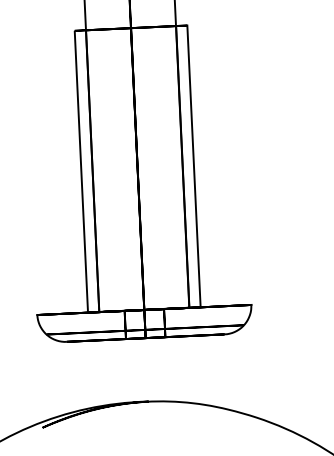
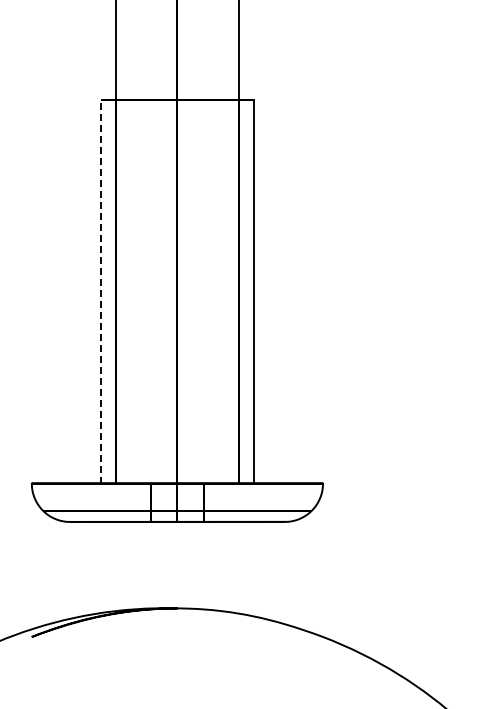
line: (81, 171) -> (100, 291), solid -> dashed

